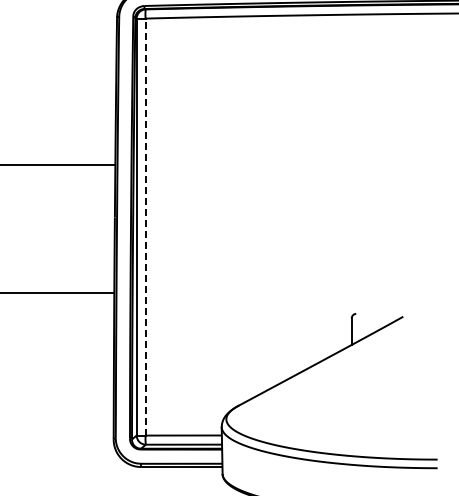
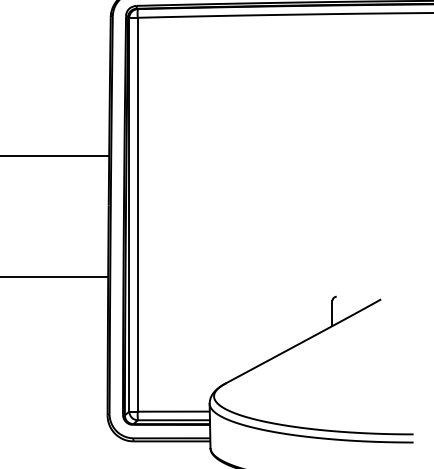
line: (145, 226) -> (137, 214), dashed -> solid

